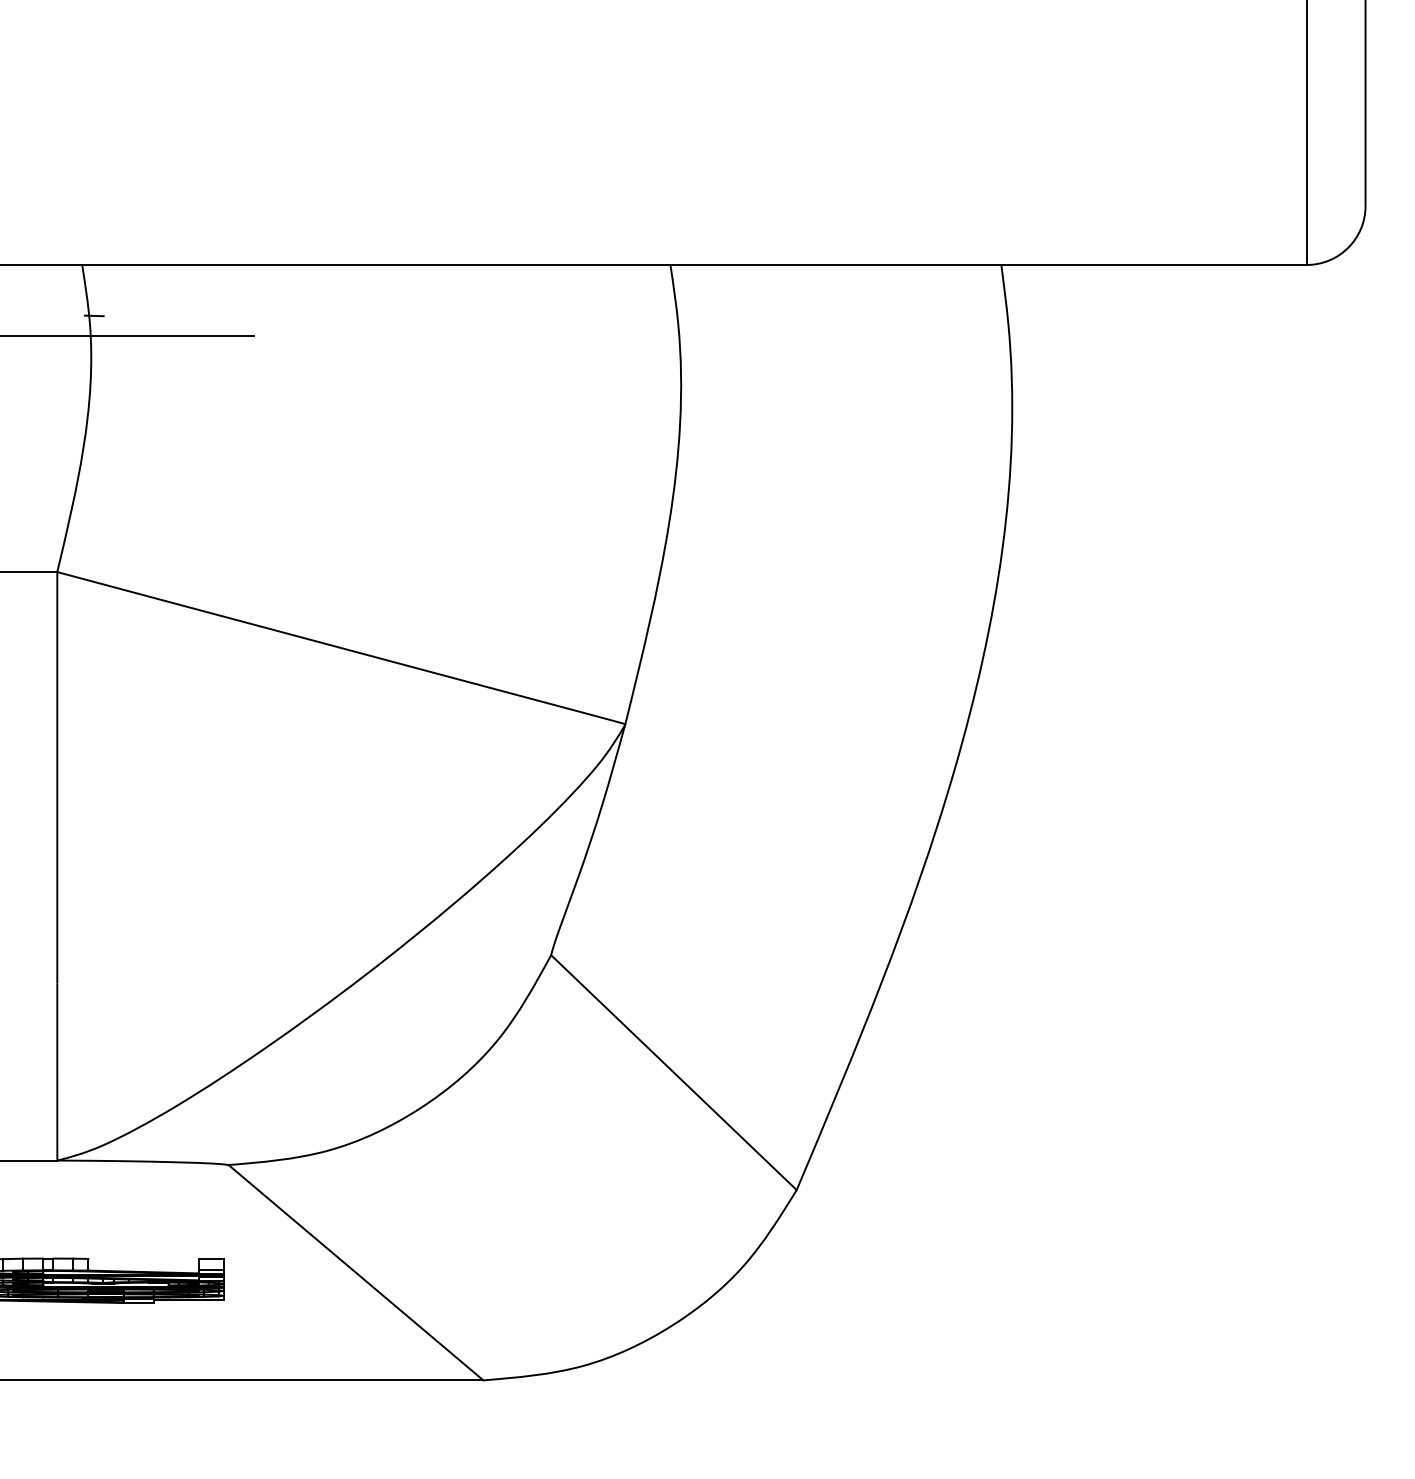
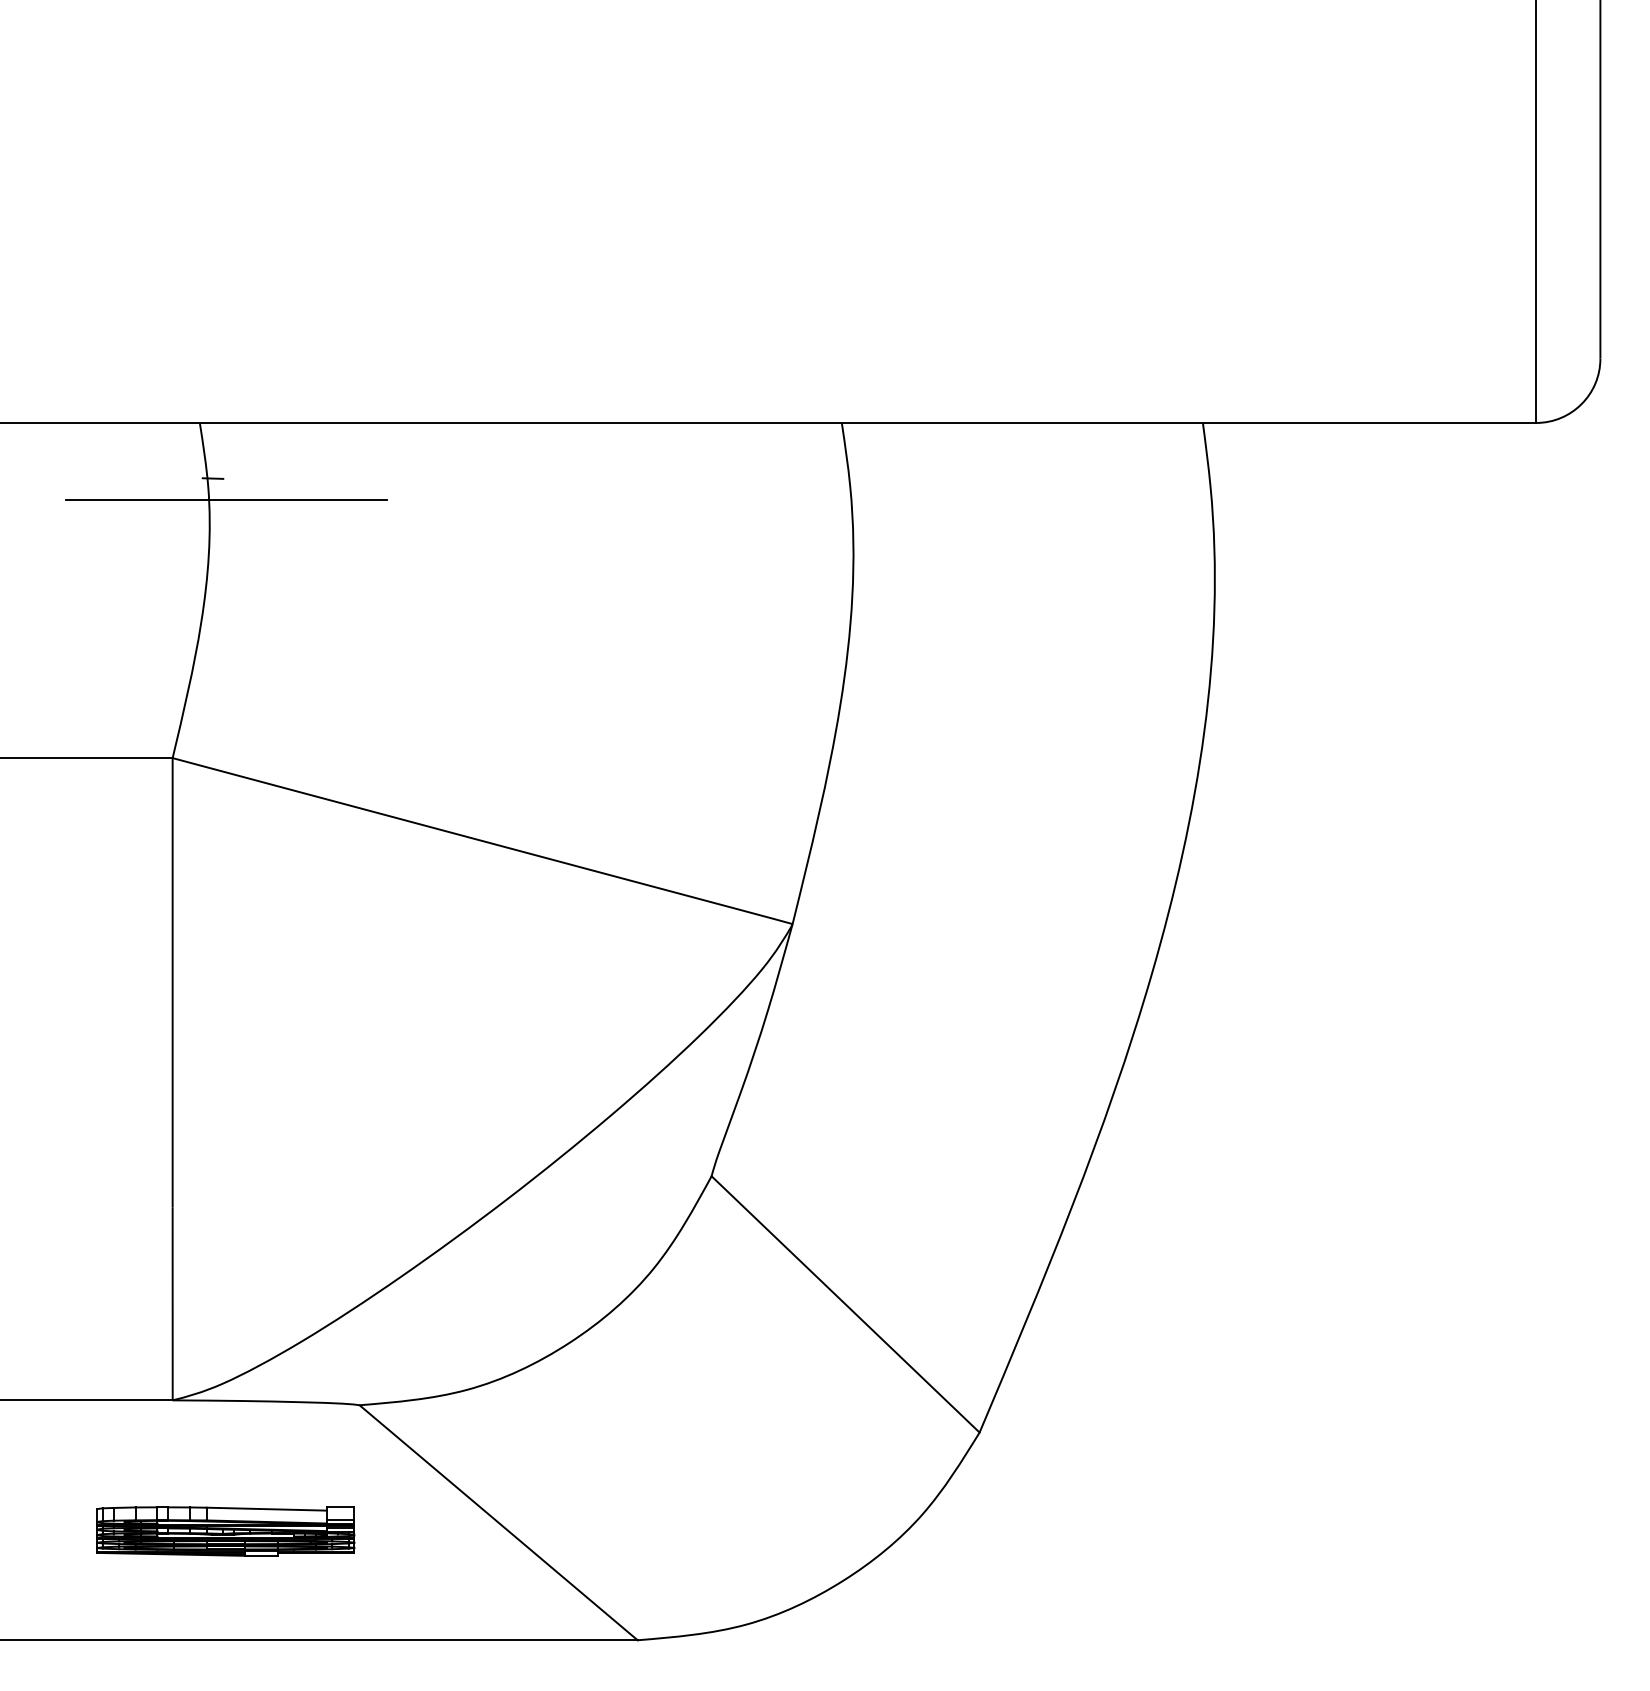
line: (143, 1259) -> (266, 1508), added

